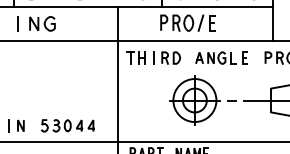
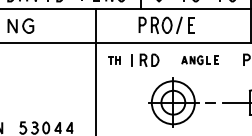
part: (135, 57) -> (113, 59), size x0.6
part: (221, 57) -> (199, 59), size x0.7

